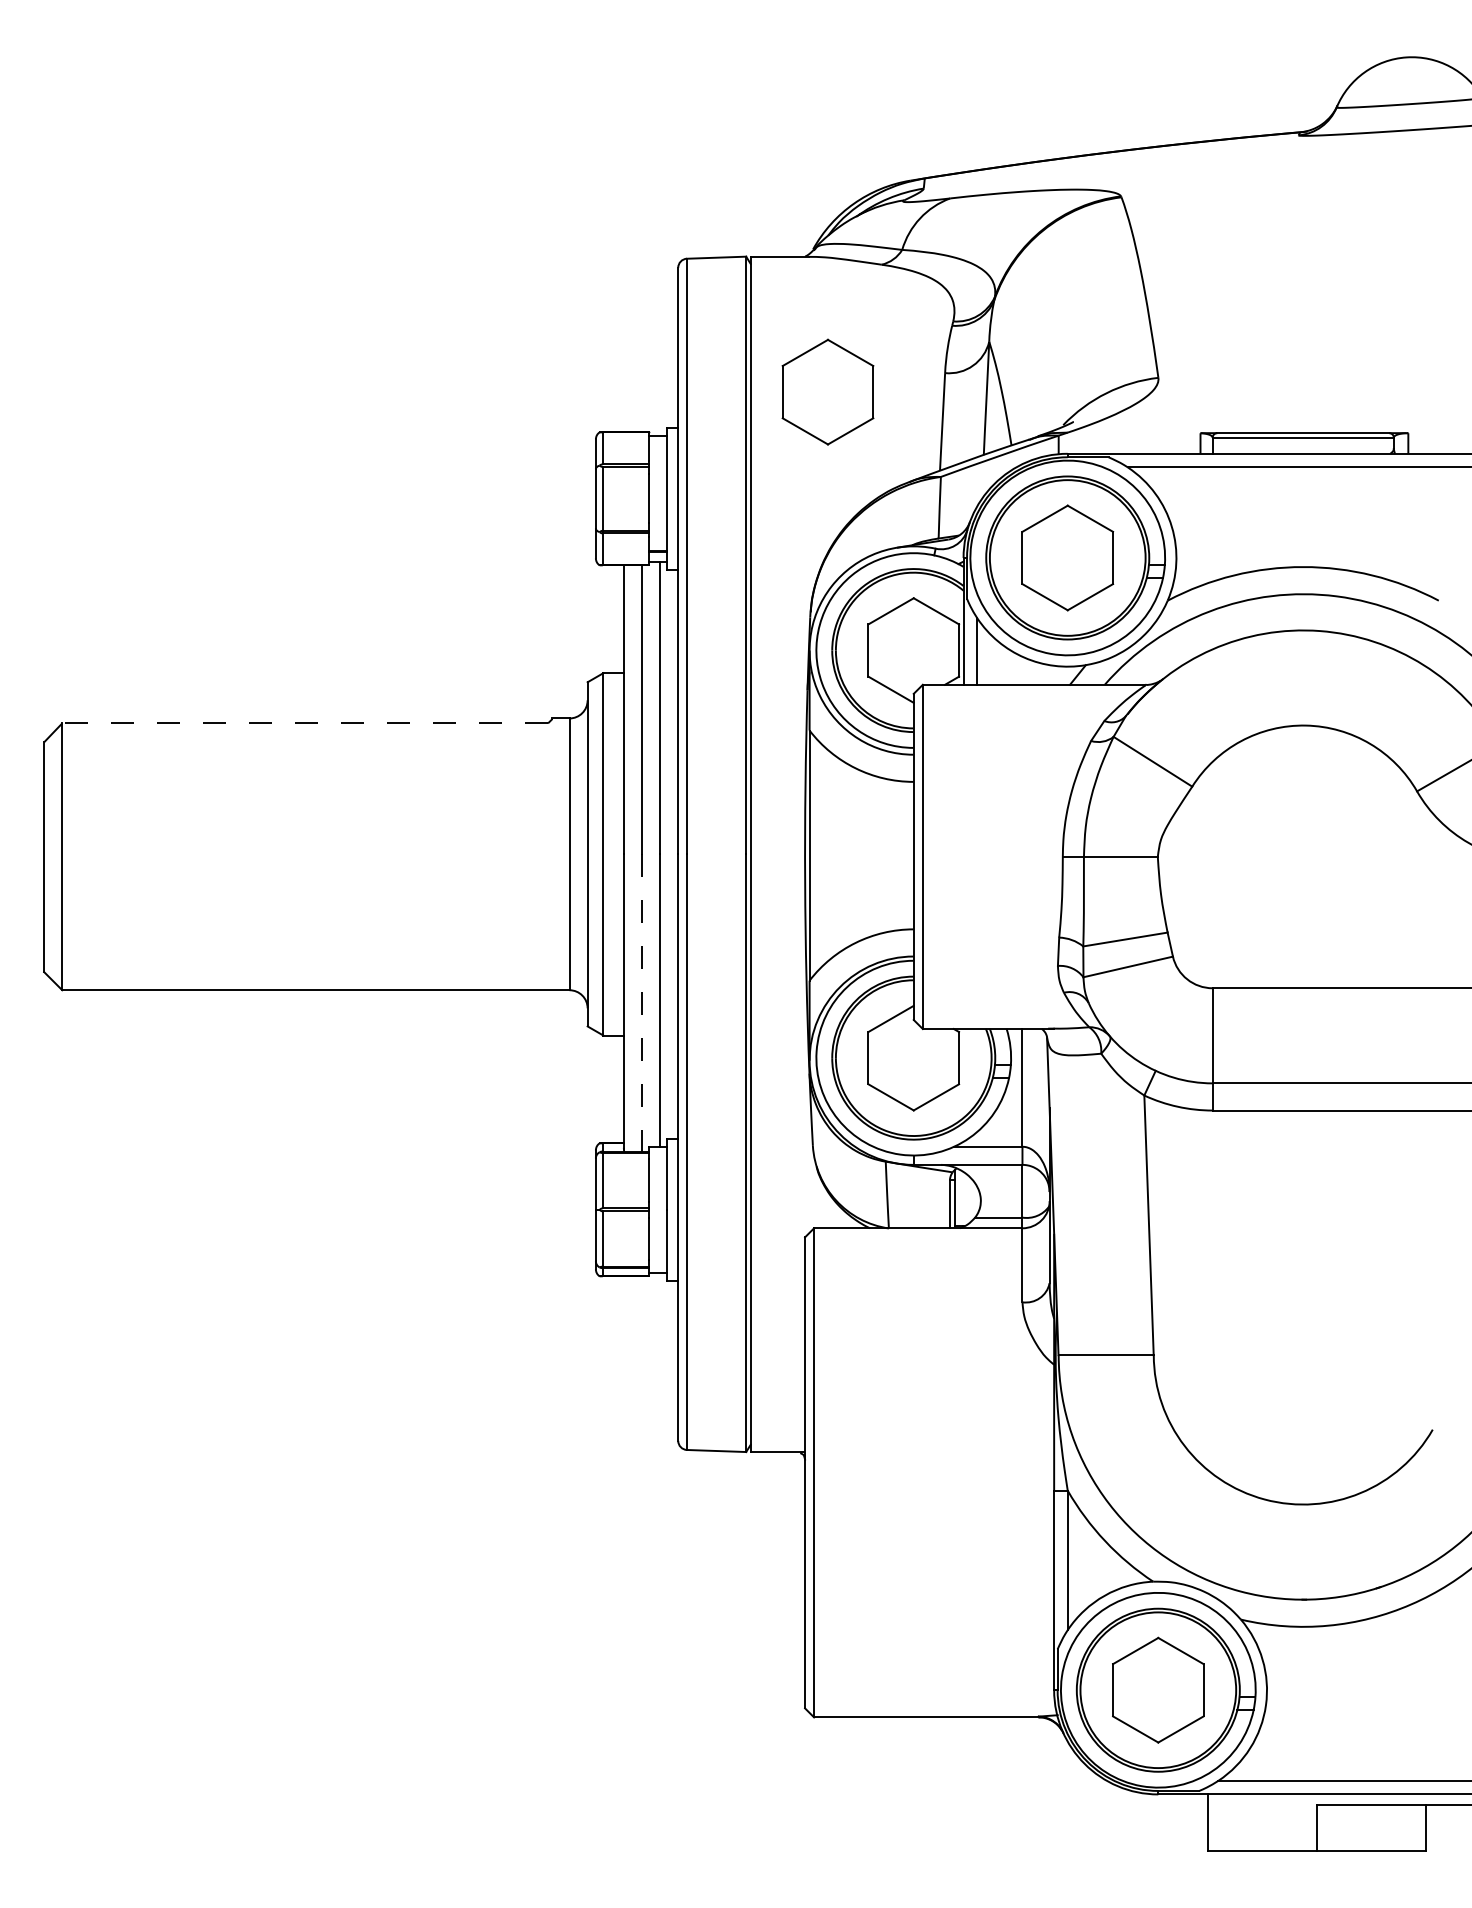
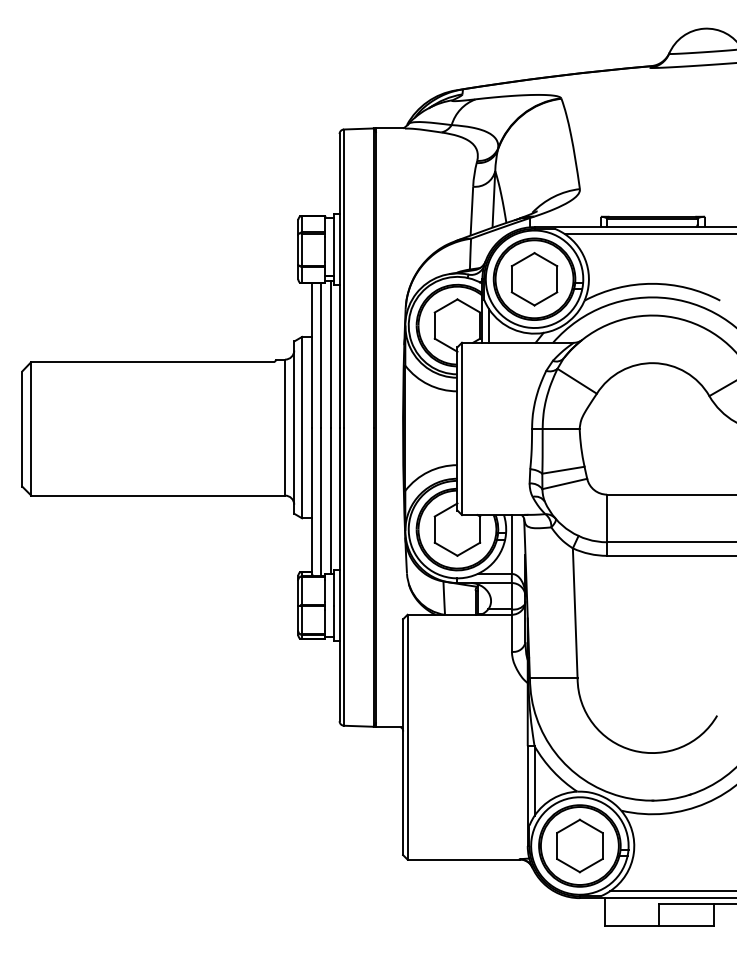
part: (827, 392) -> (414, 196), removed
line: (304, 724) -> (152, 362), dashed -> solid
line: (642, 1003) -> (321, 502), dashed -> solid

